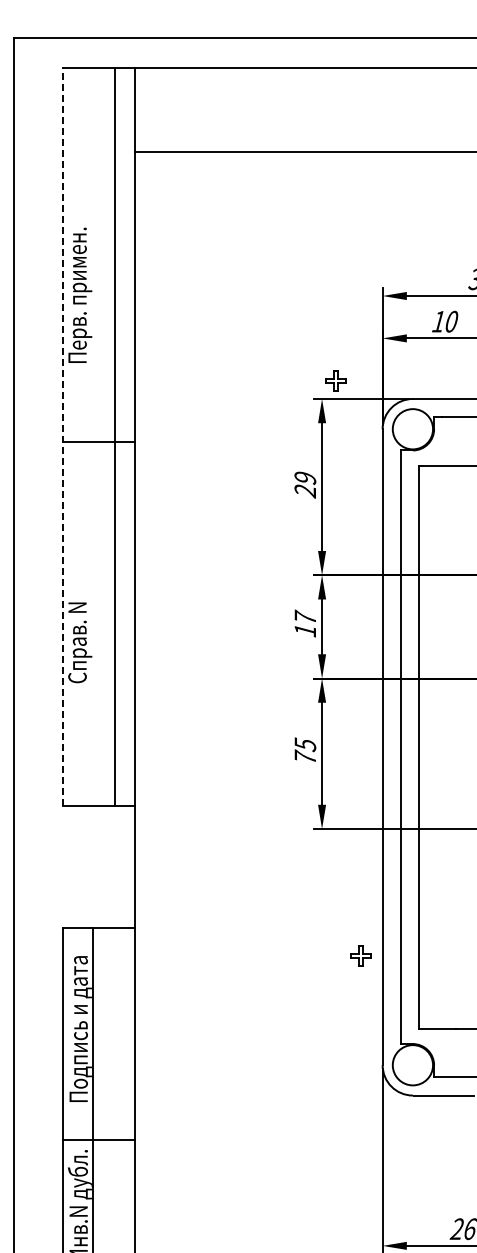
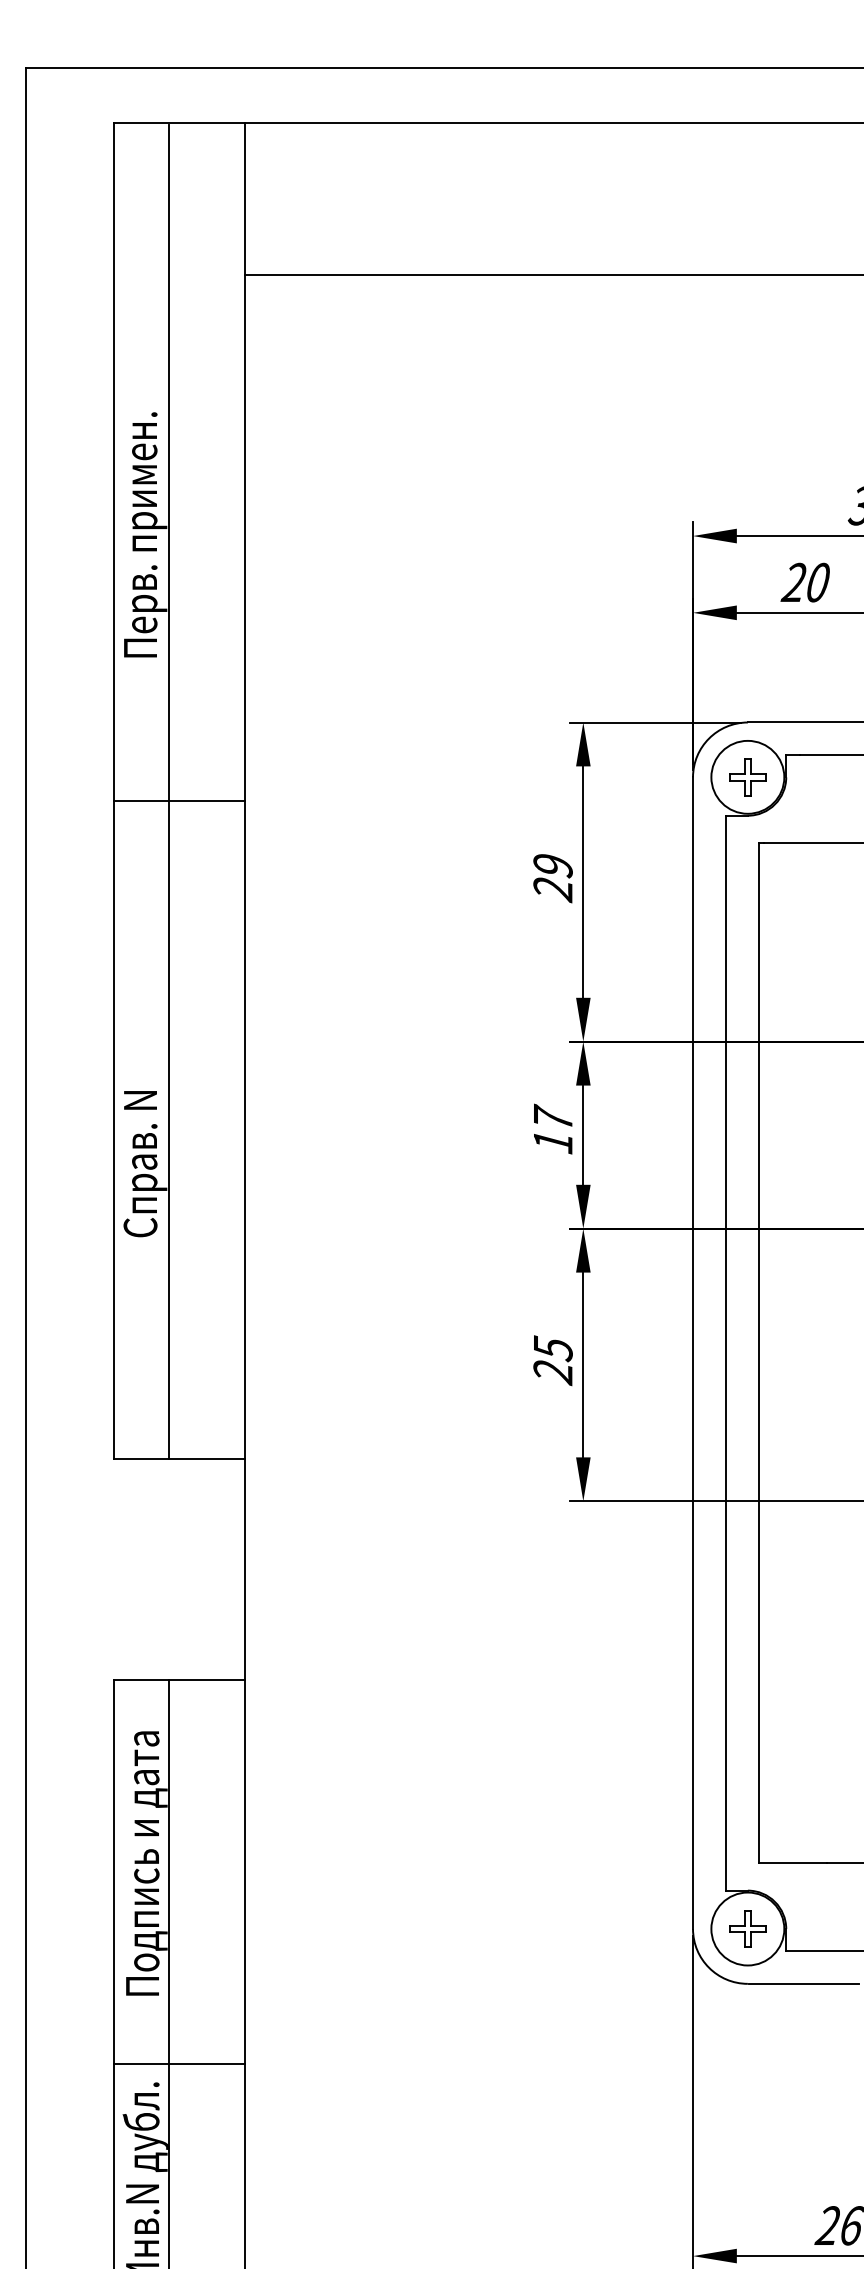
text: (438, 321) -> (794, 582), 10 -> 20
part: (335, 380) -> (747, 775), moved
line: (62, 436) -> (113, 790), dashed -> solid
line: (115, 437) -> (169, 792), moved
text: (304, 757) -> (551, 1371), 75 -> 25
part: (360, 955) -> (747, 1927), moved

